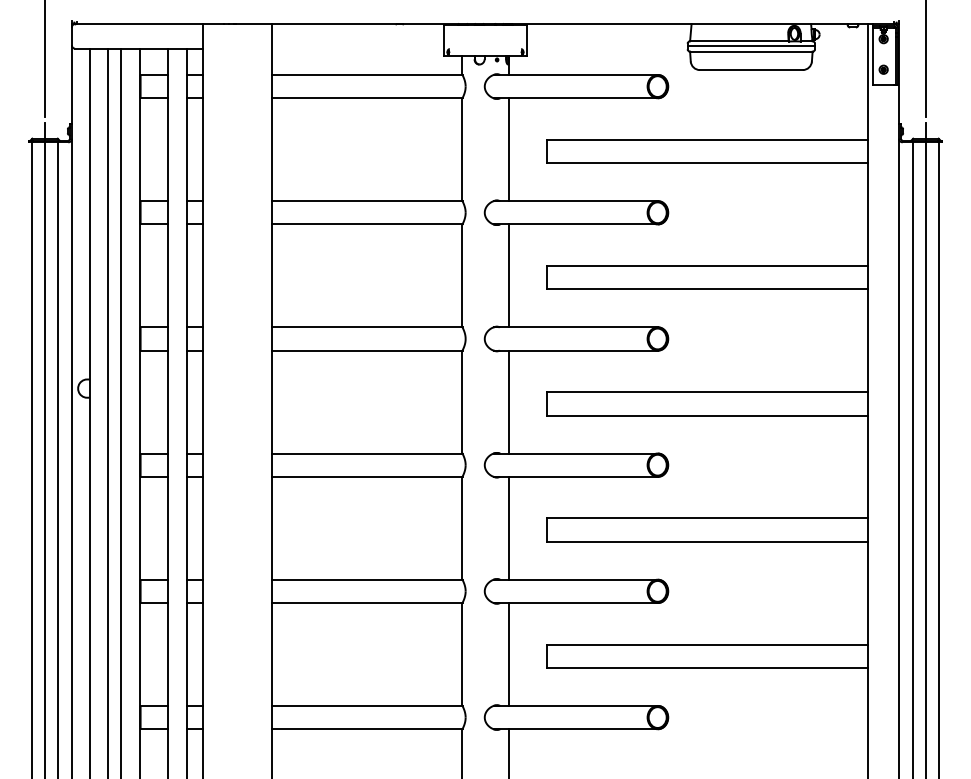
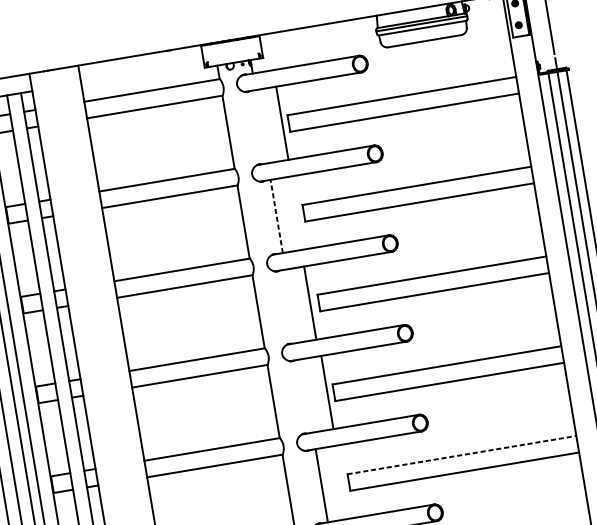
line: (508, 149) -> (282, 123), moved
line: (508, 275) -> (276, 216), solid -> dashed
line: (508, 401) -> (309, 302), moved
line: (508, 527) -> (327, 392), moved
line: (707, 644) -> (461, 454), solid -> dashed

